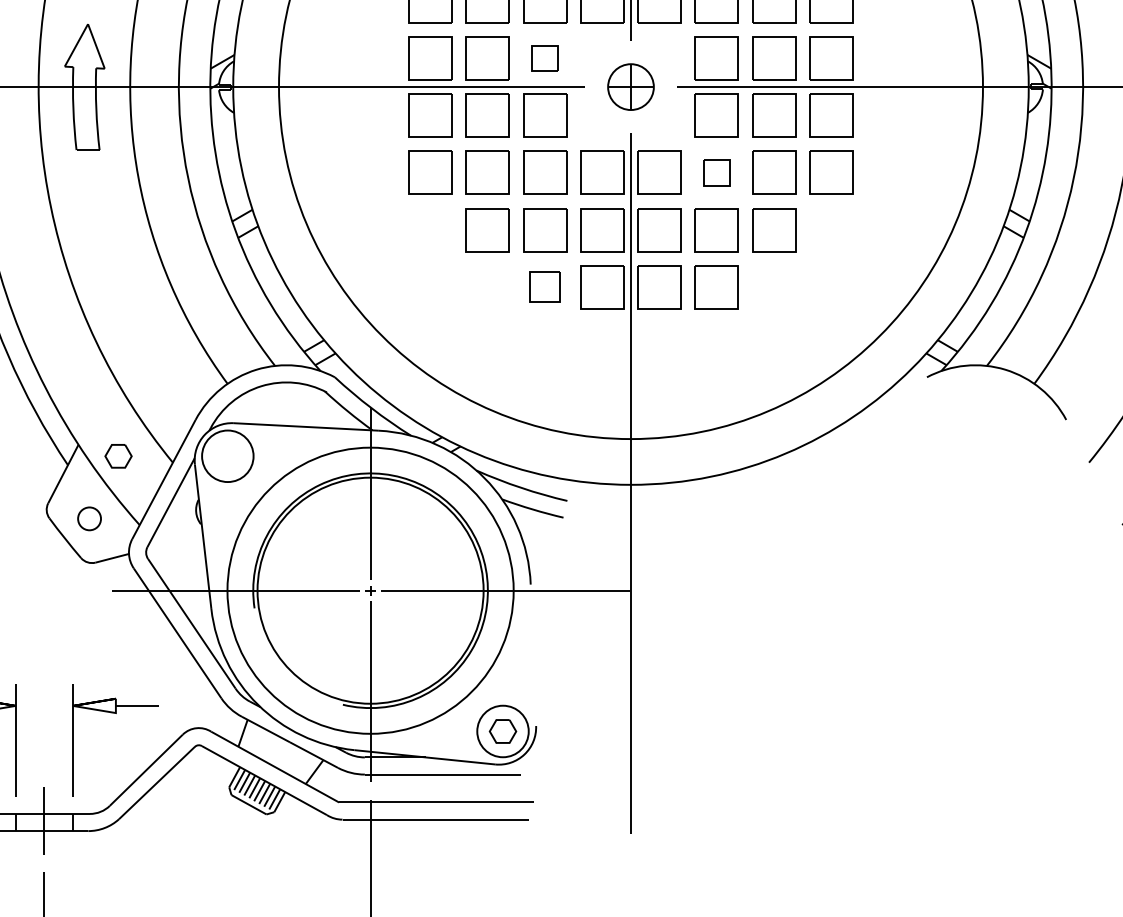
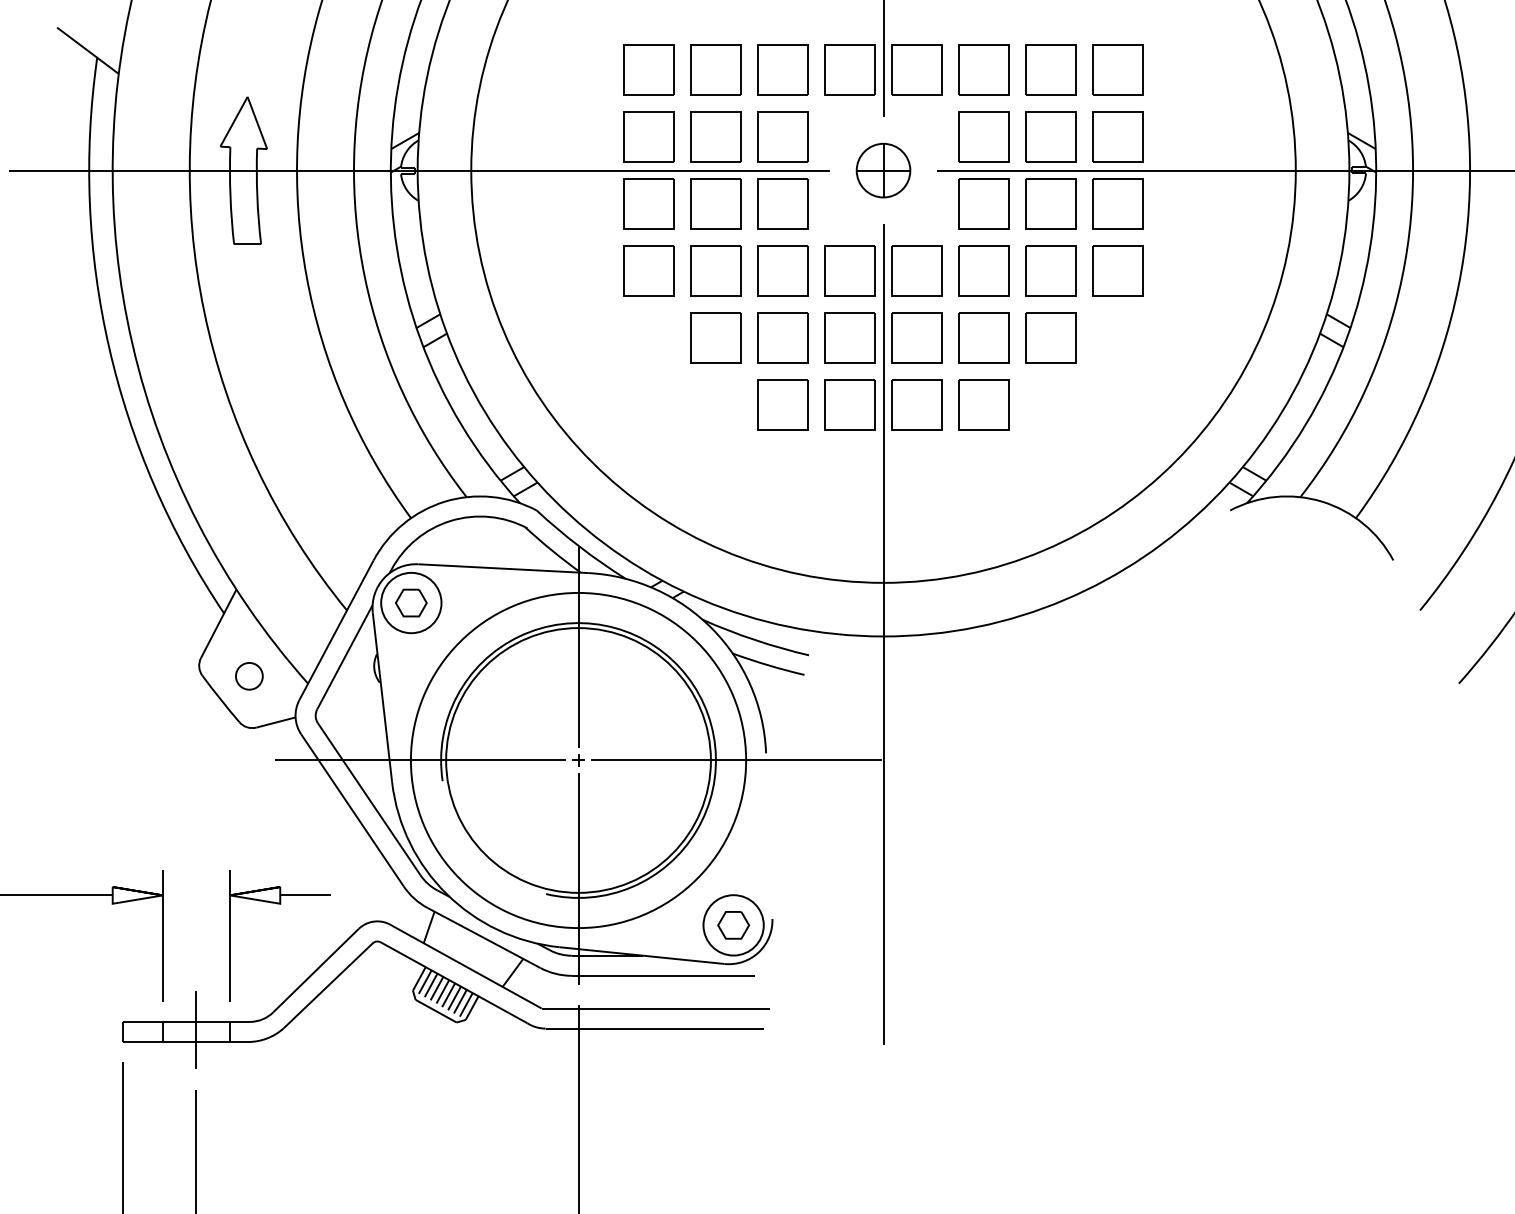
part: (544, 57) -> (782, 136), size x1.67
part: (716, 172) -> (983, 270), size x1.67
part: (544, 286) -> (782, 404), size x1.43
part: (118, 455) -> (411, 602), moved

